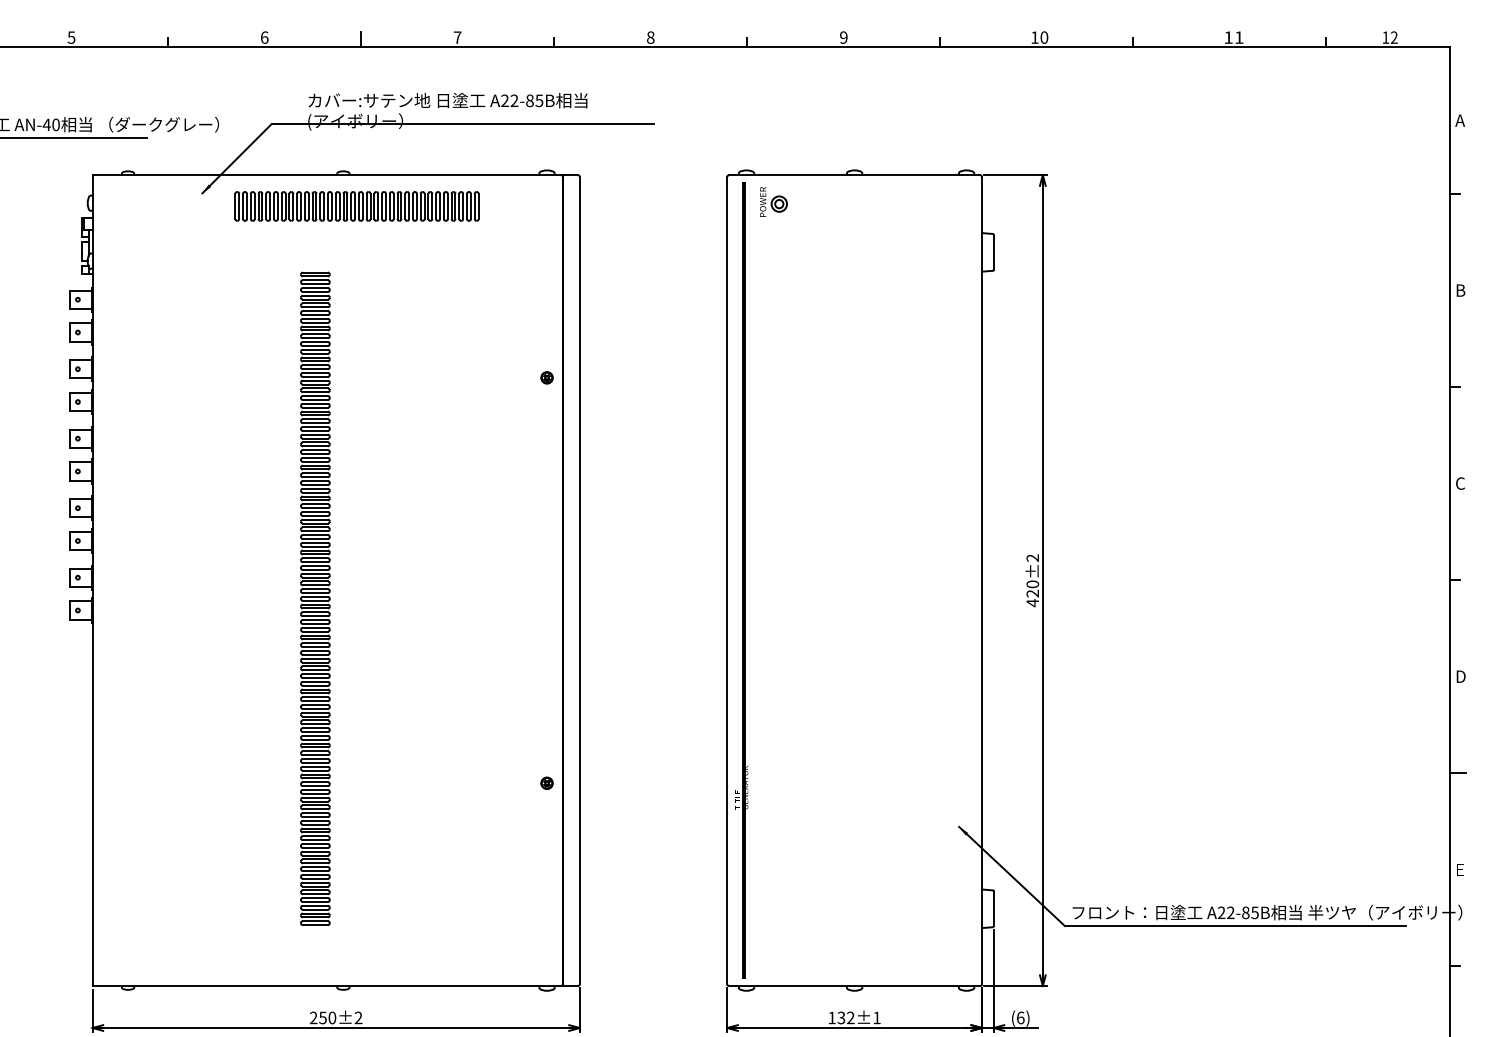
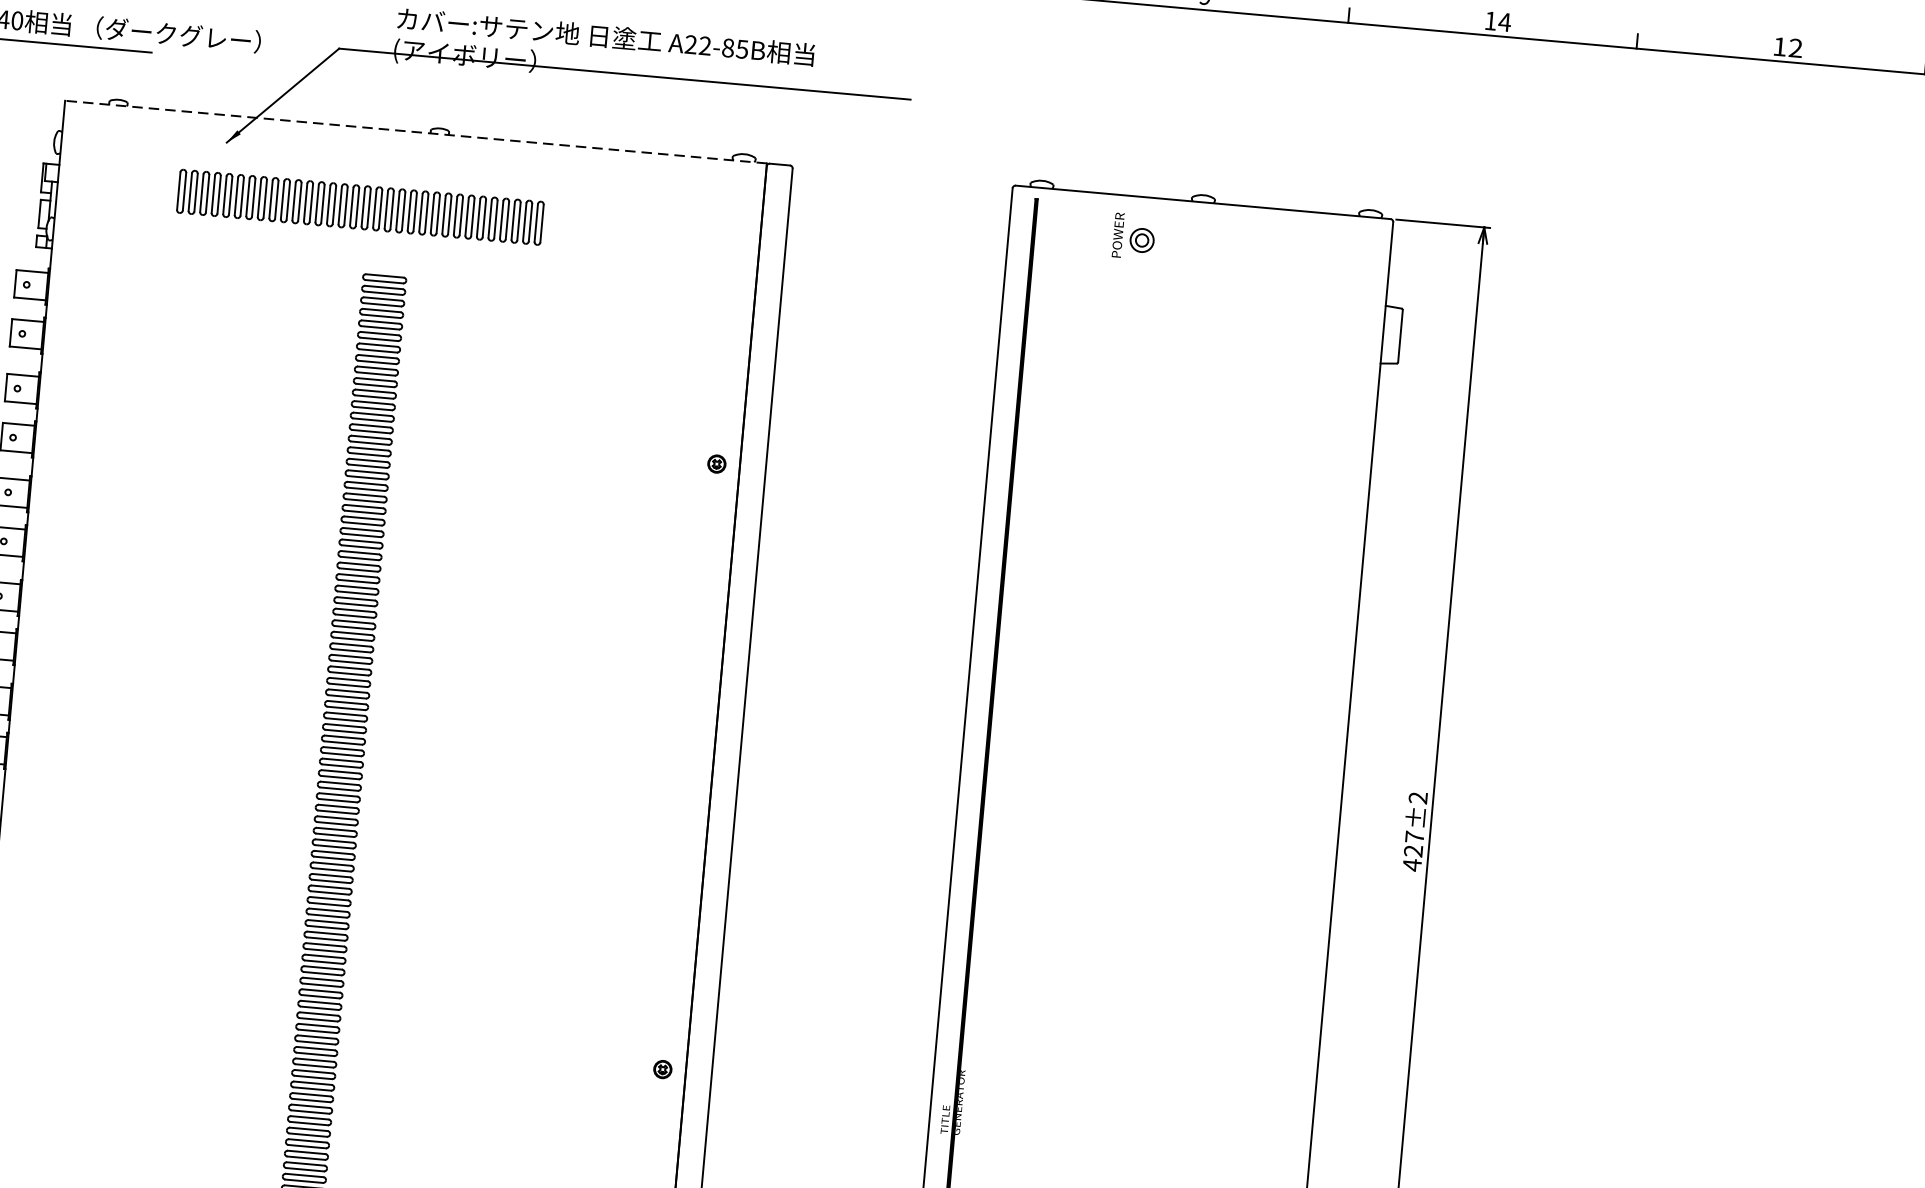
text: (1044, 37) -> (1505, 22), 10 -> 14
text: (1238, 37) -> (1794, 47), 11 -> 12
line: (327, 175) -> (415, 132), solid -> dashed
part: (773, 201) -> (1133, 235), moved
part: (356, 206) -> (359, 207), moved
text: (1032, 584) -> (1414, 837), 420±2 -> 427±2

